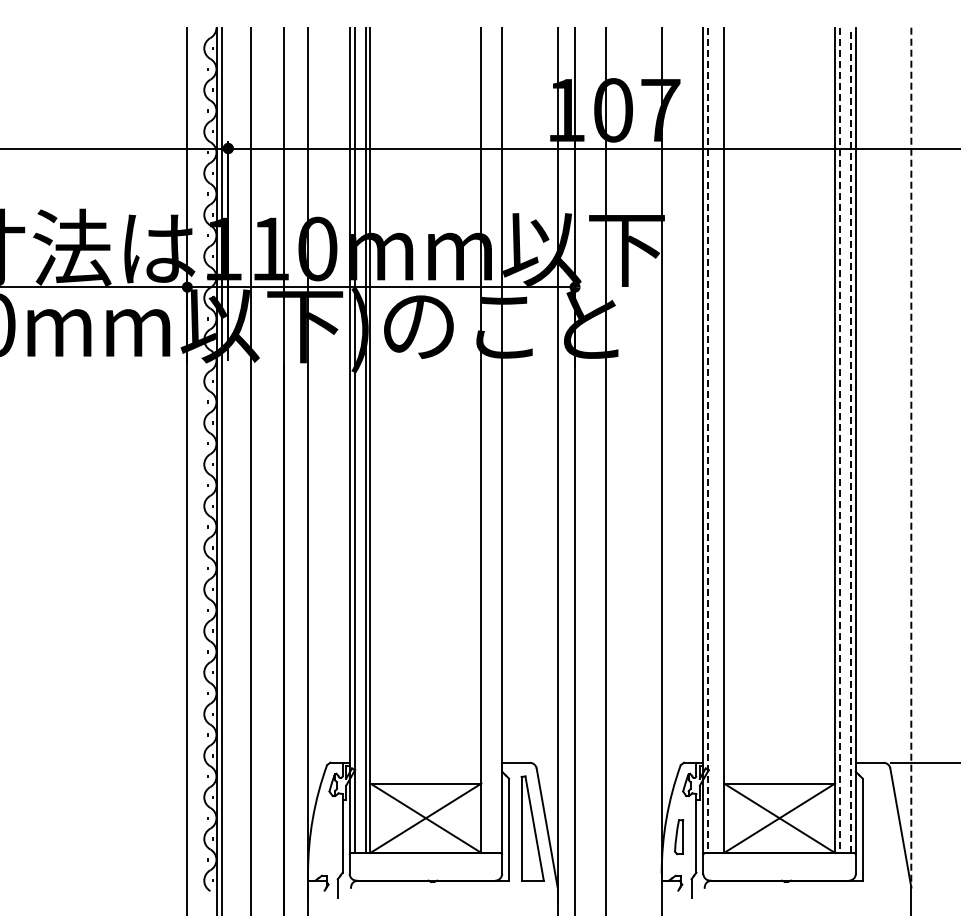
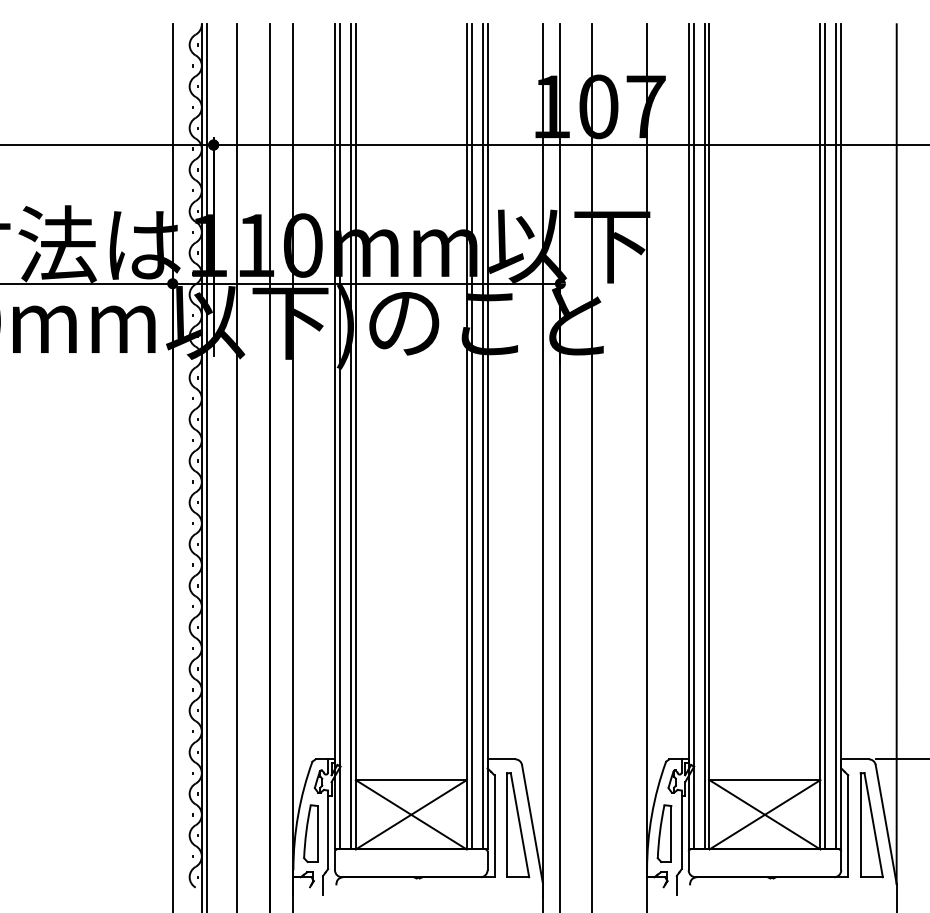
line: (486, 439) -> (471, 436), added
line: (497, 439) -> (482, 436), added
line: (719, 439) -> (704, 436), added
line: (708, 440) -> (693, 437), dashed -> solid
line: (839, 440) -> (824, 437), dashed -> solid
line: (851, 440) -> (836, 437), dashed -> solid
line: (911, 457) -> (896, 454), dashed -> solid
part: (886, 828) -> (871, 825), added
part: (325, 836) -> (310, 833), added
part: (678, 836) -> (663, 833), size x1.67

